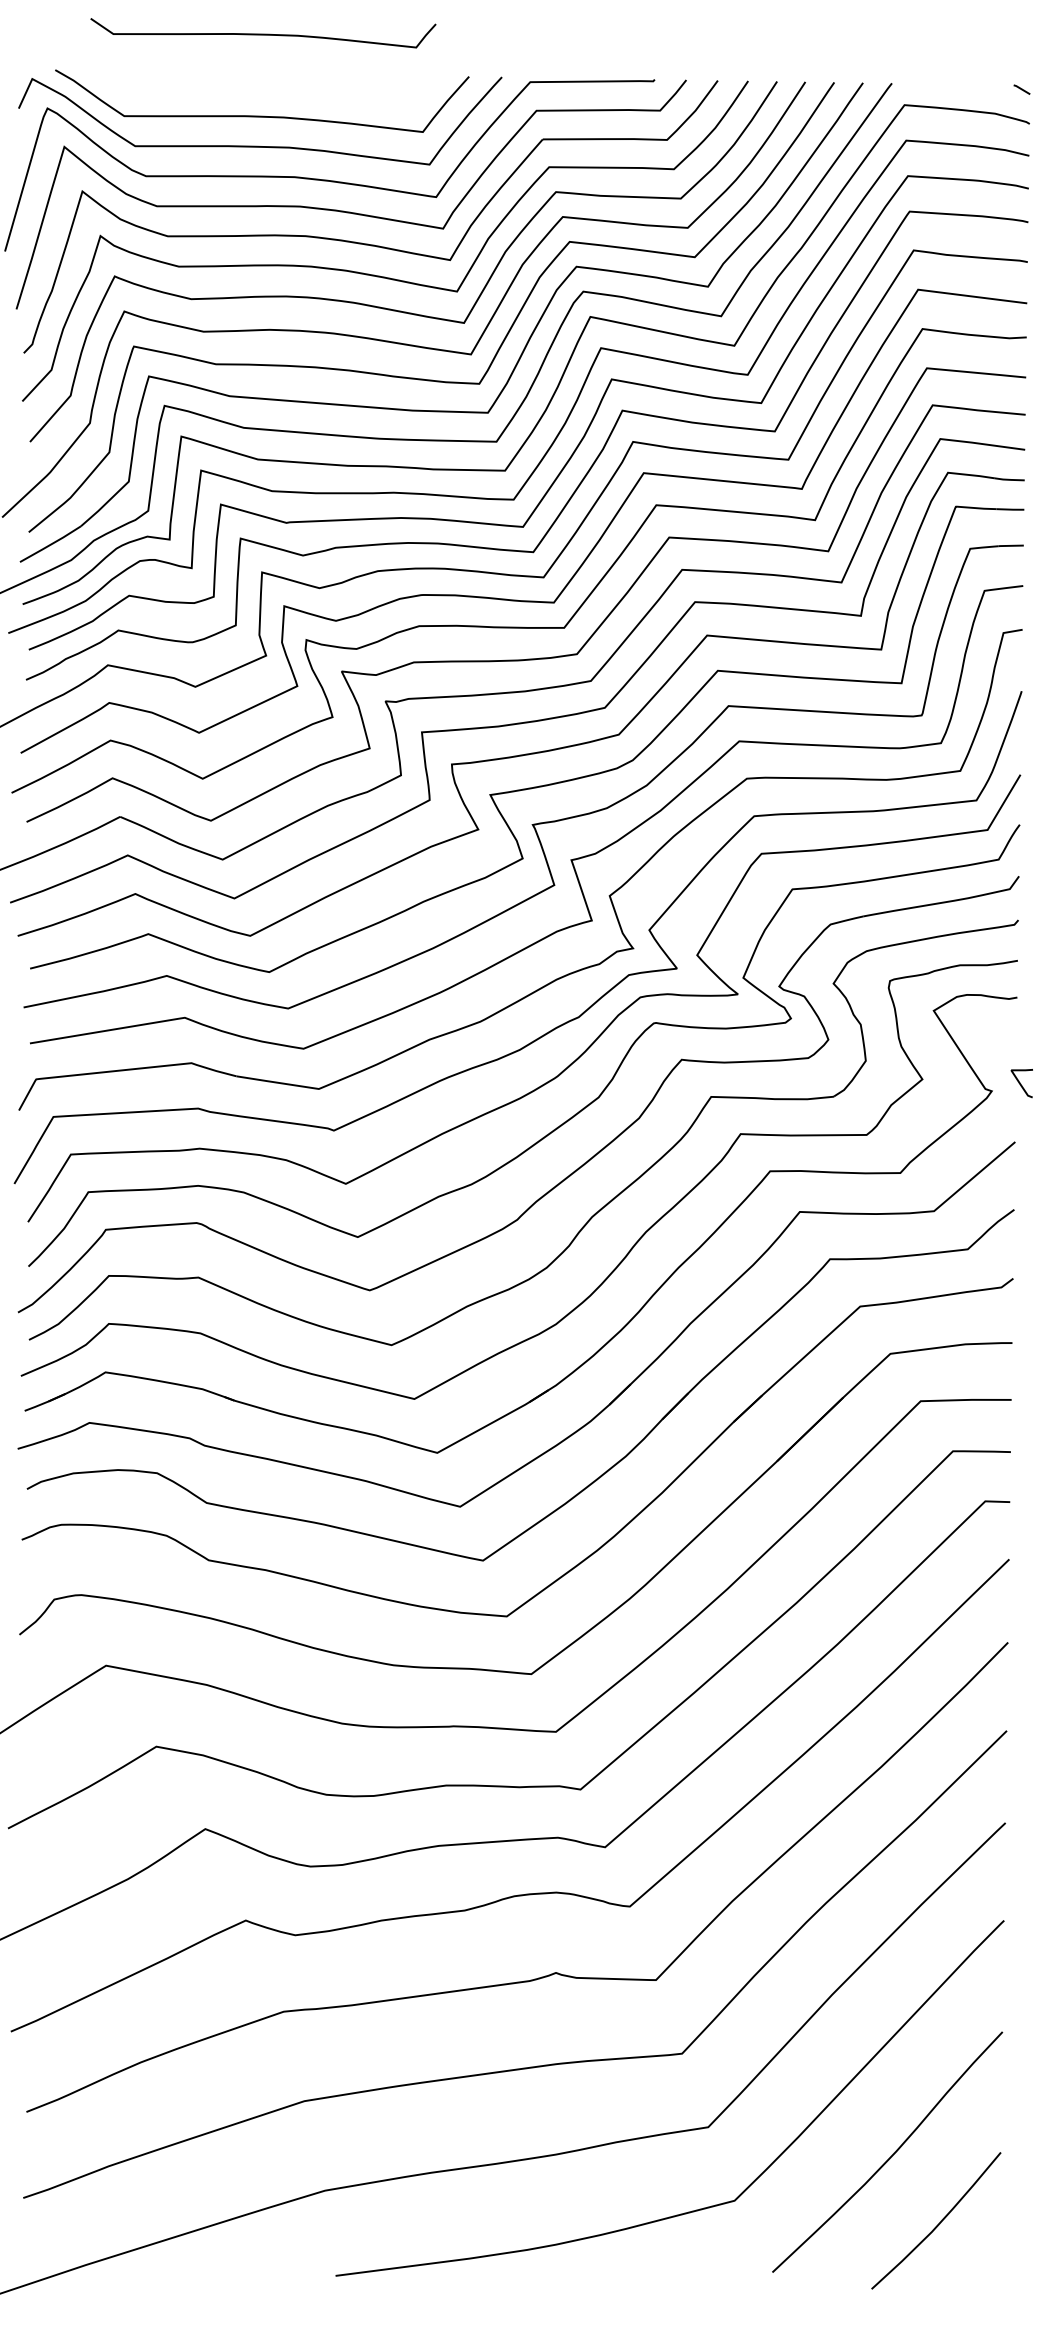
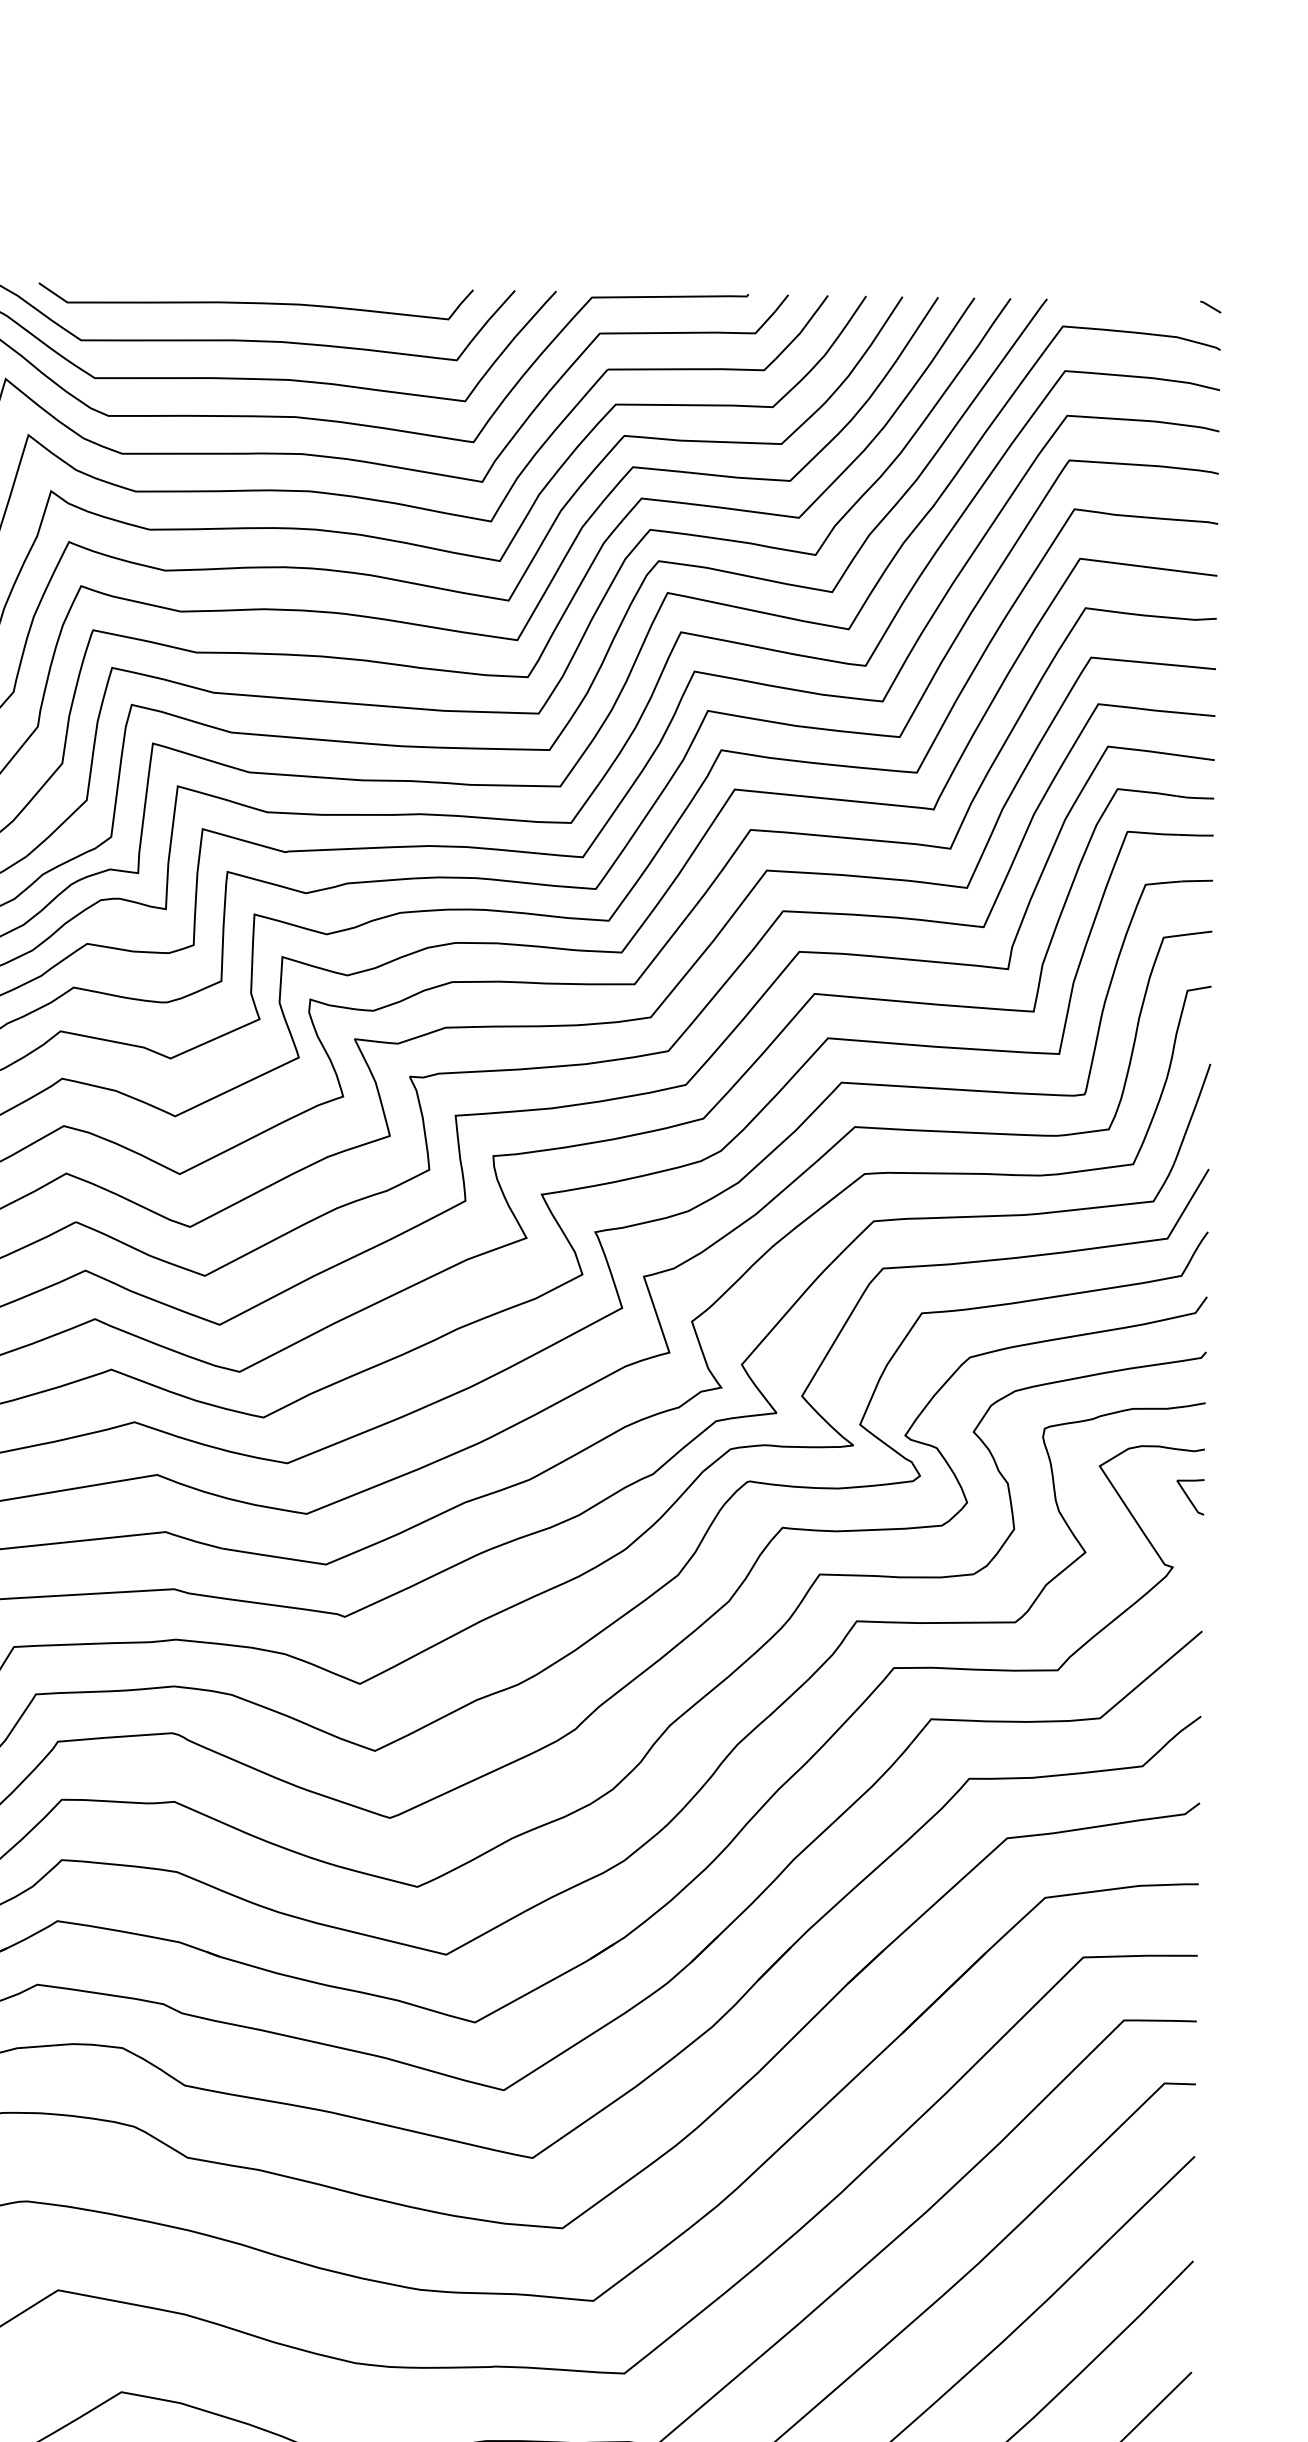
curve: (263, 33) -> (256, 301), moved
curve: (1020, 1083) -> (1188, 1497), moved

